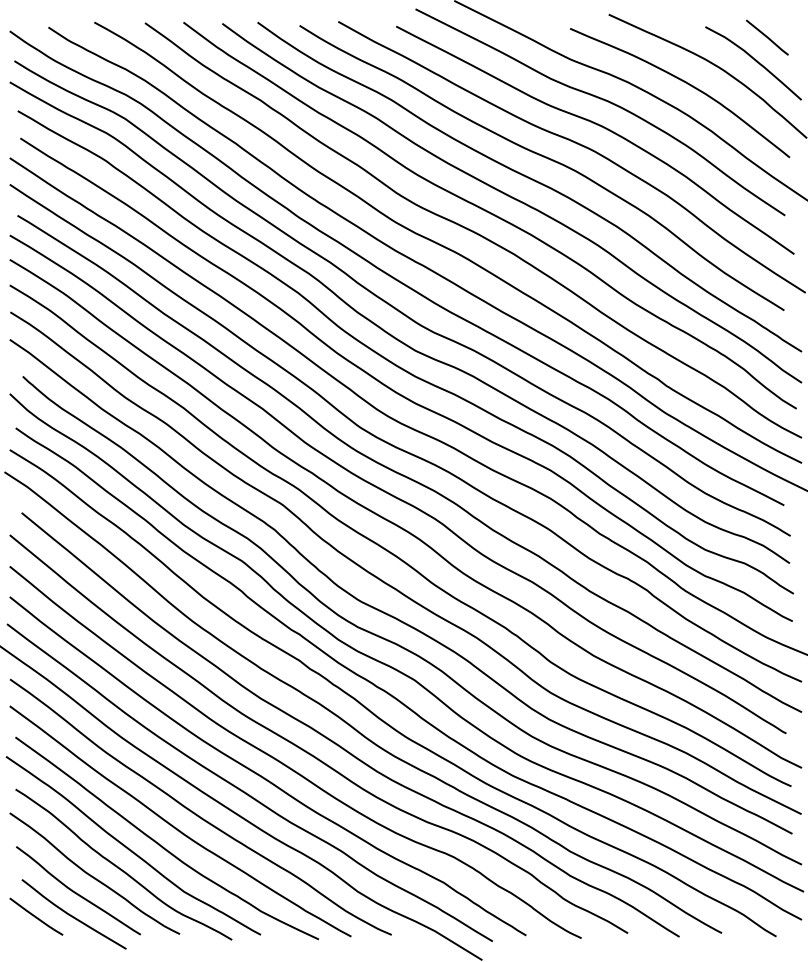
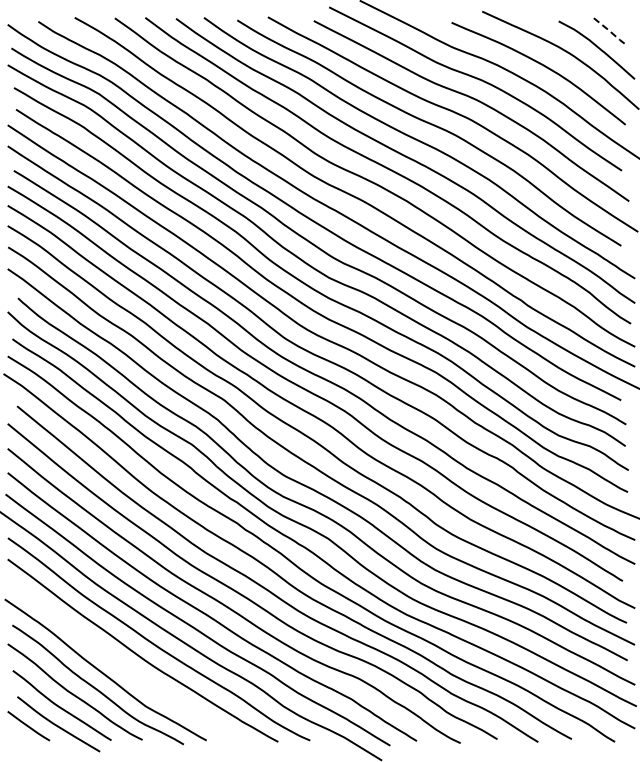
line: (768, 37) -> (608, 29), solid -> dashed
curve: (160, 843) -> (127, 668), removed

